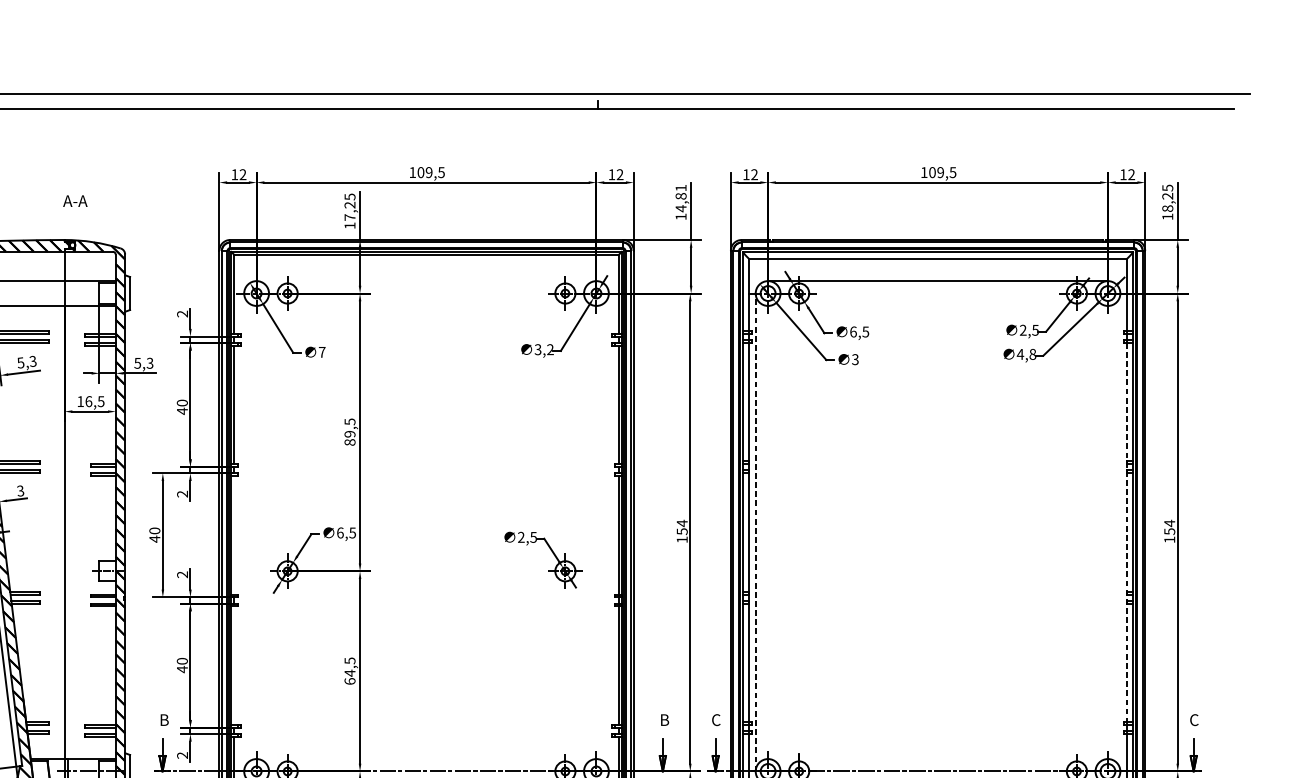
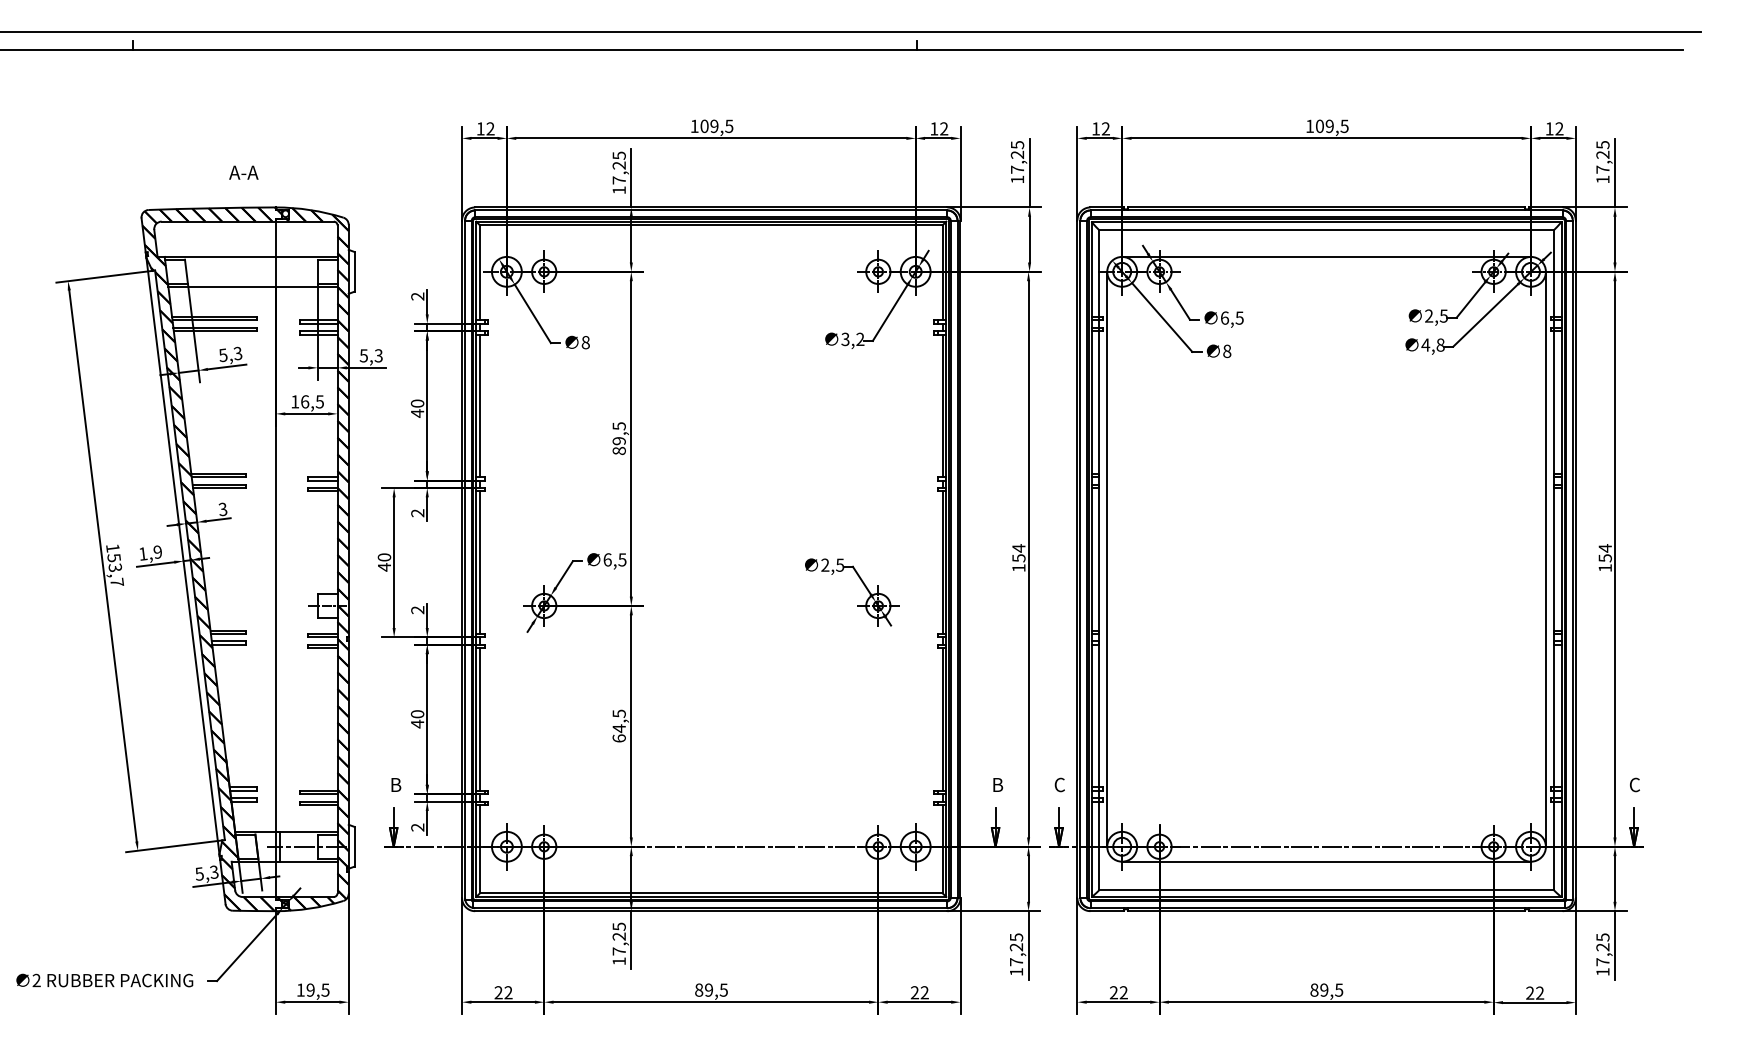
text: (681, 198) -> (1017, 157), 14,81 -> 17,25
text: (75, 200) -> (243, 172), moved
text: (1167, 208) -> (1602, 169), 18,25 -> 17,25
text: (321, 352) -> (585, 342), 7 -> 8
text: (855, 358) -> (1227, 350), 3 -> 8
line: (755, 531) -> (1107, 558), dashed -> solid
line: (1120, 531) -> (1545, 558), added
line: (1127, 532) -> (1554, 559), dashed -> solid
line: (234, 535) -> (480, 562), added
line: (234, 665) -> (480, 719), added

